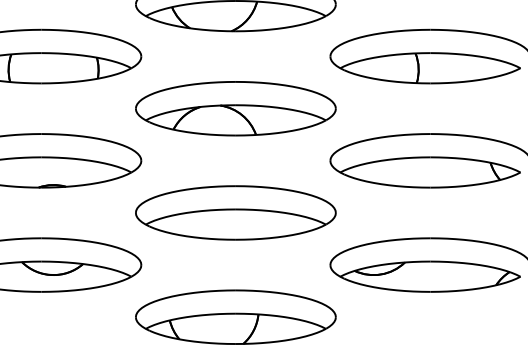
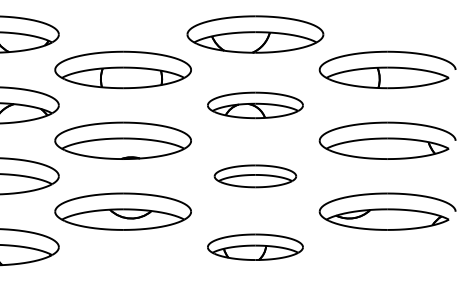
part: (235, 108) -> (255, 105), size x0.7
part: (235, 213) -> (255, 176), size x0.6
part: (235, 317) -> (255, 247), size x0.7

